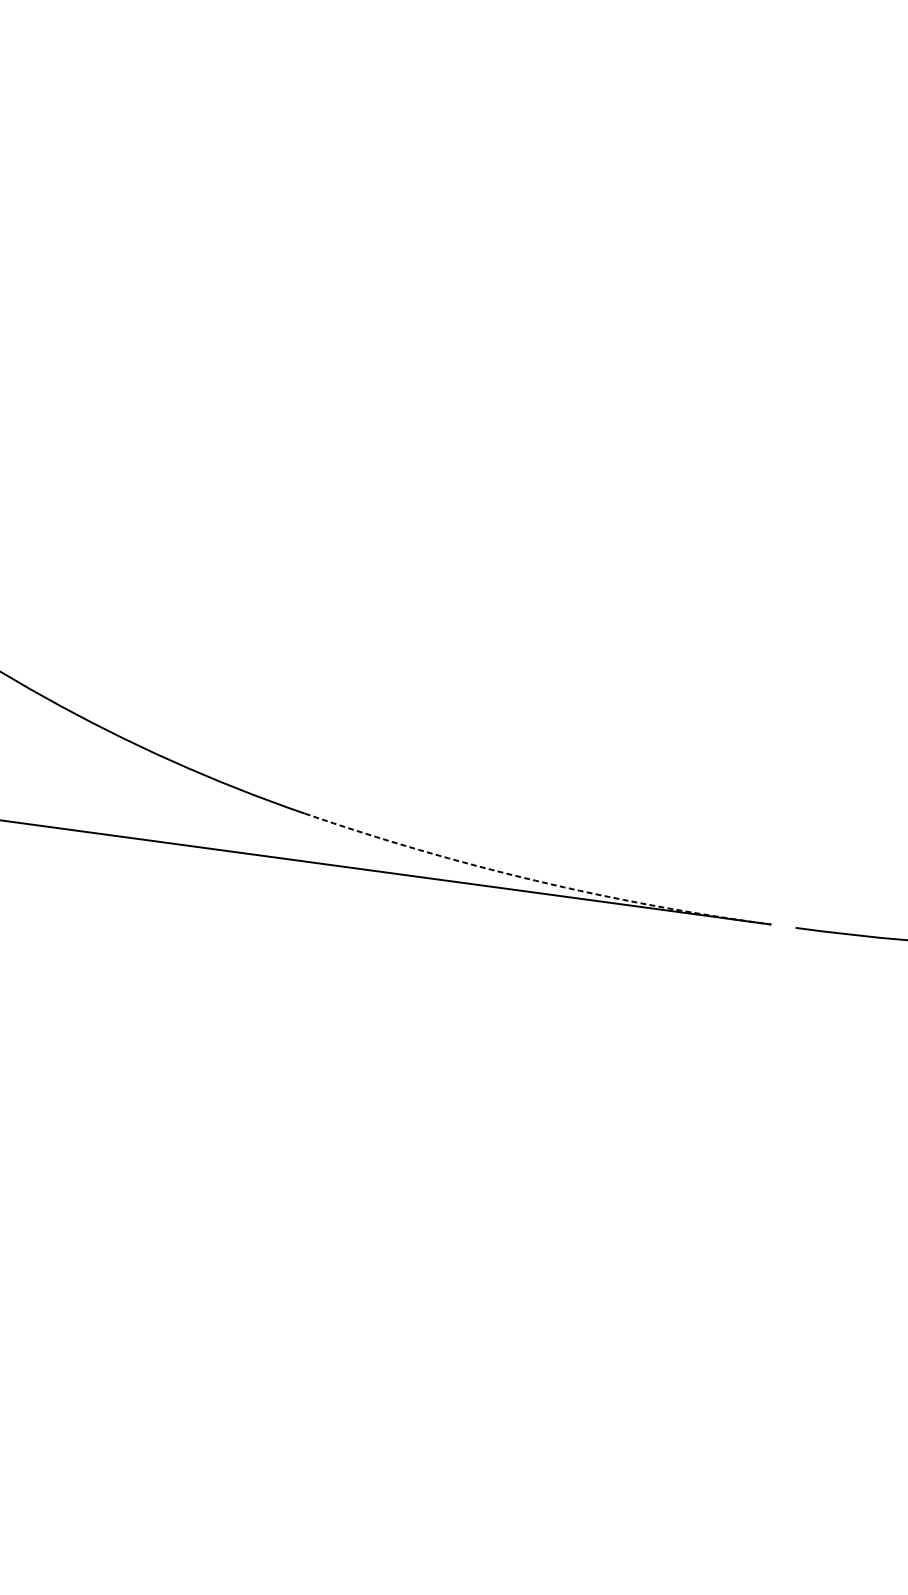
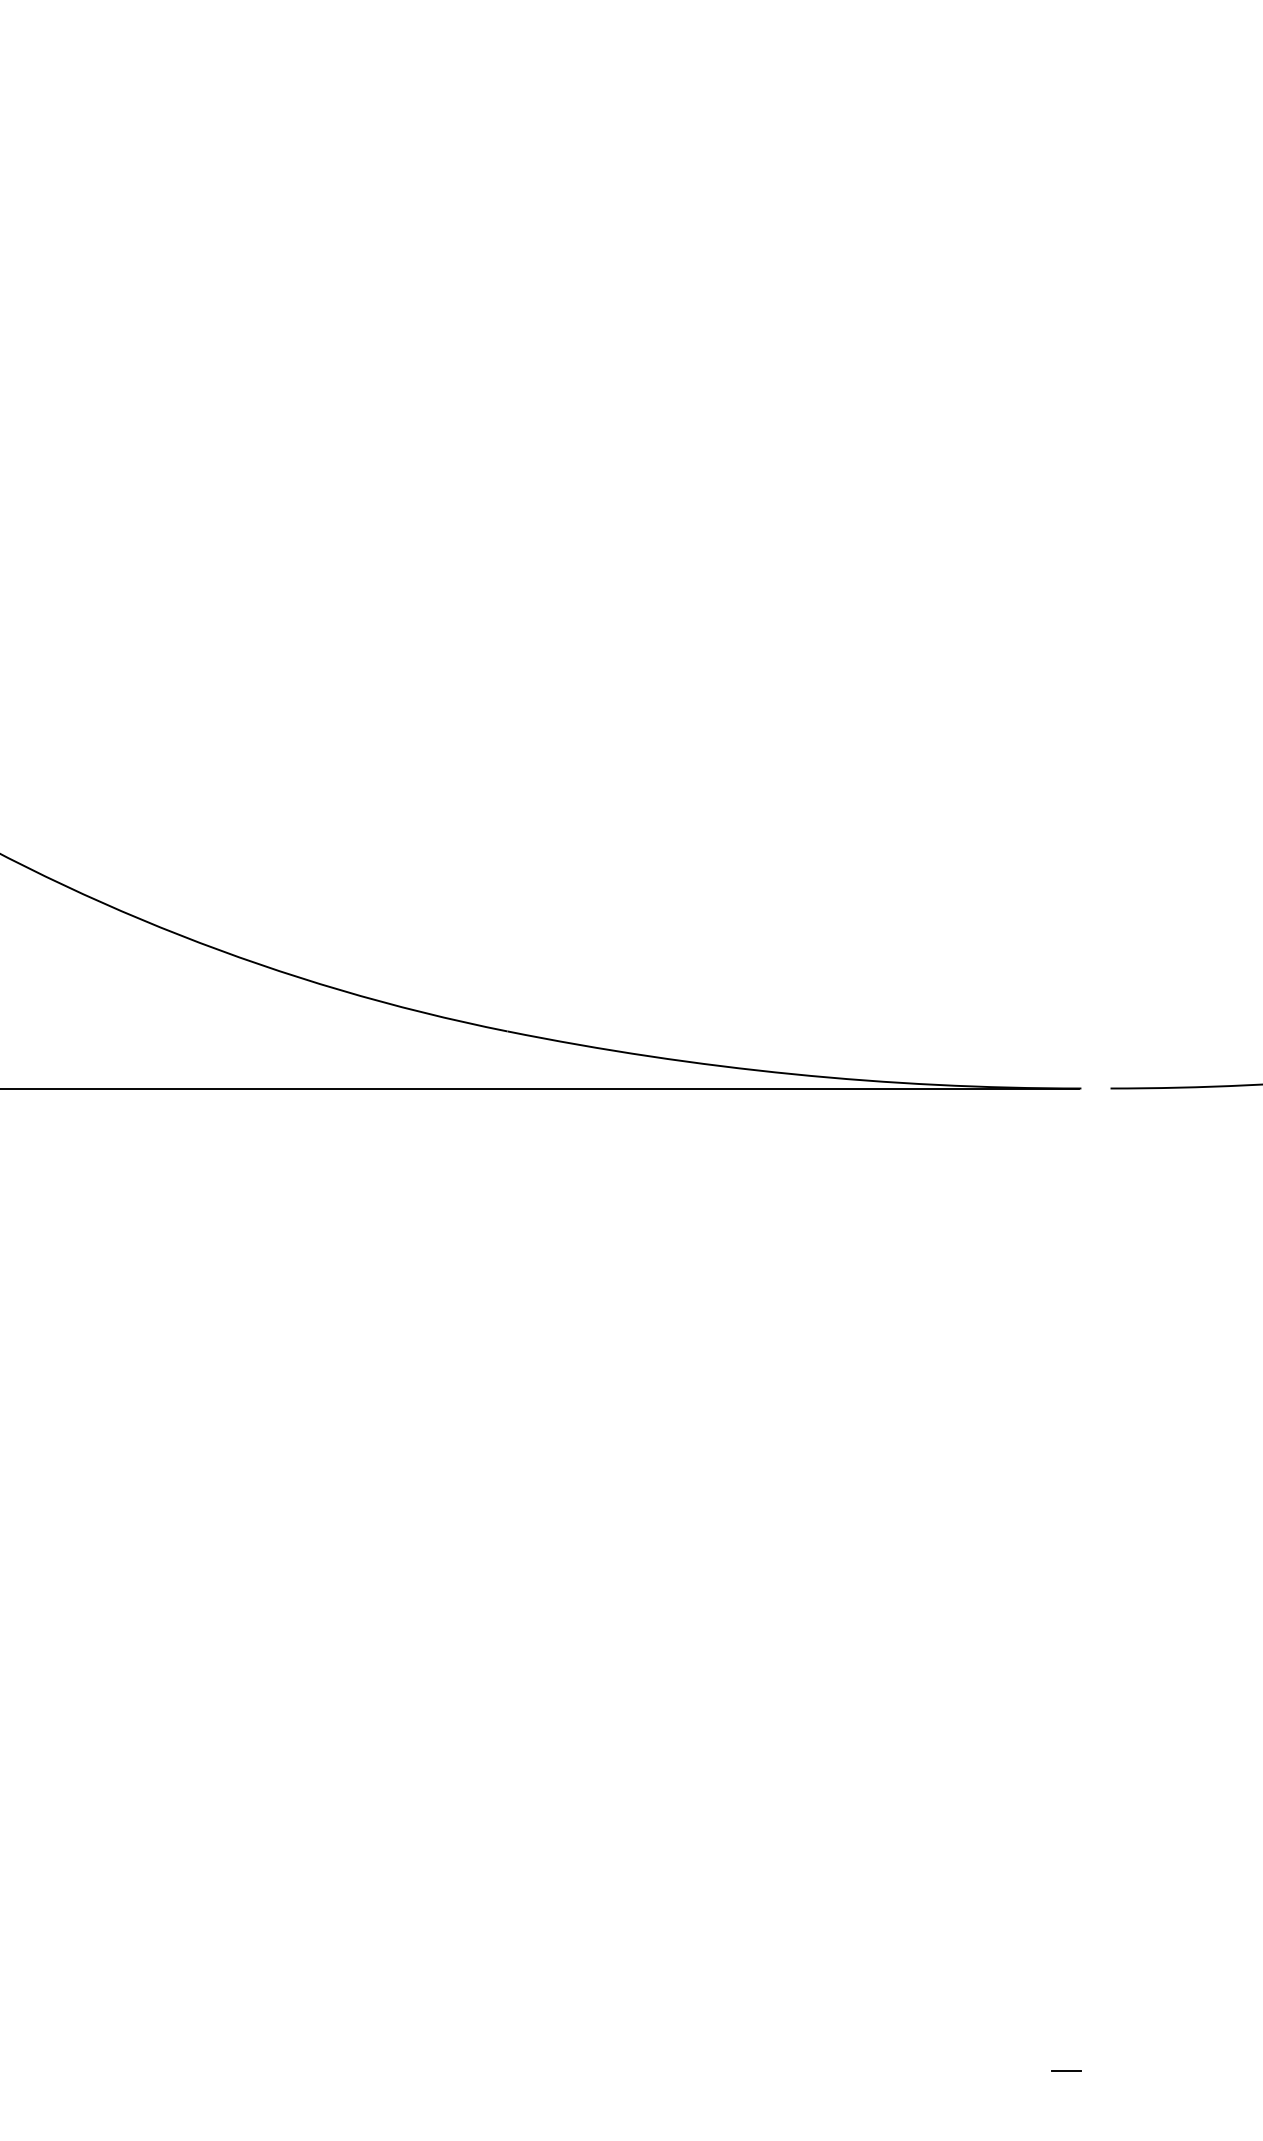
arc: (535, 880) -> (793, 1074), dashed -> solid

